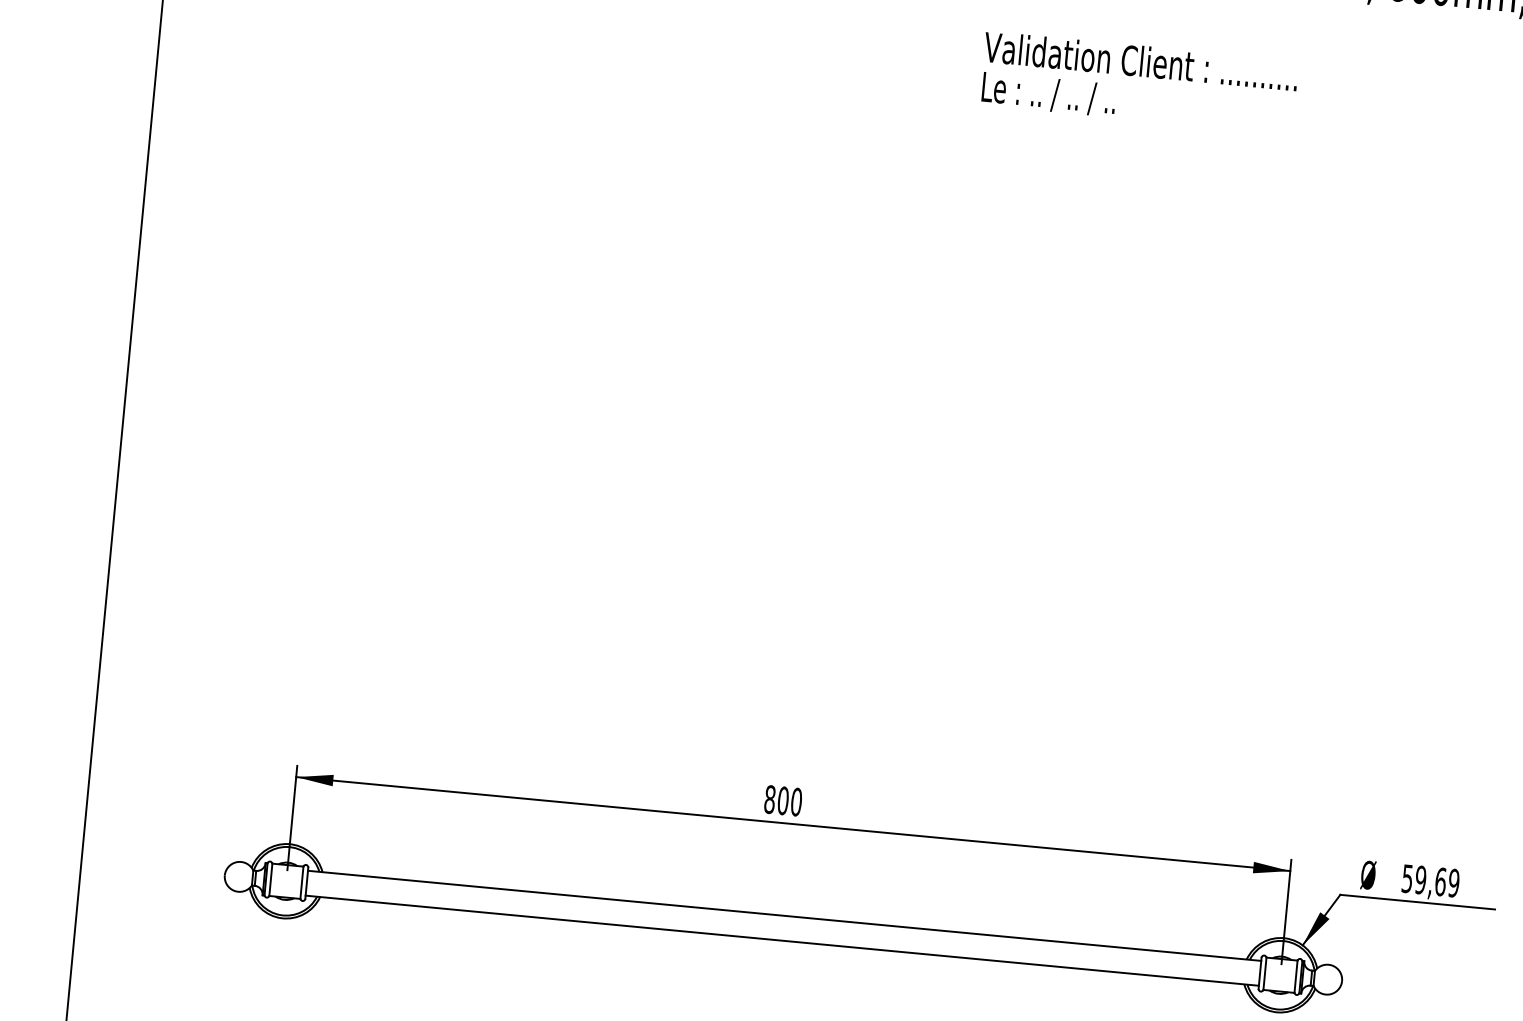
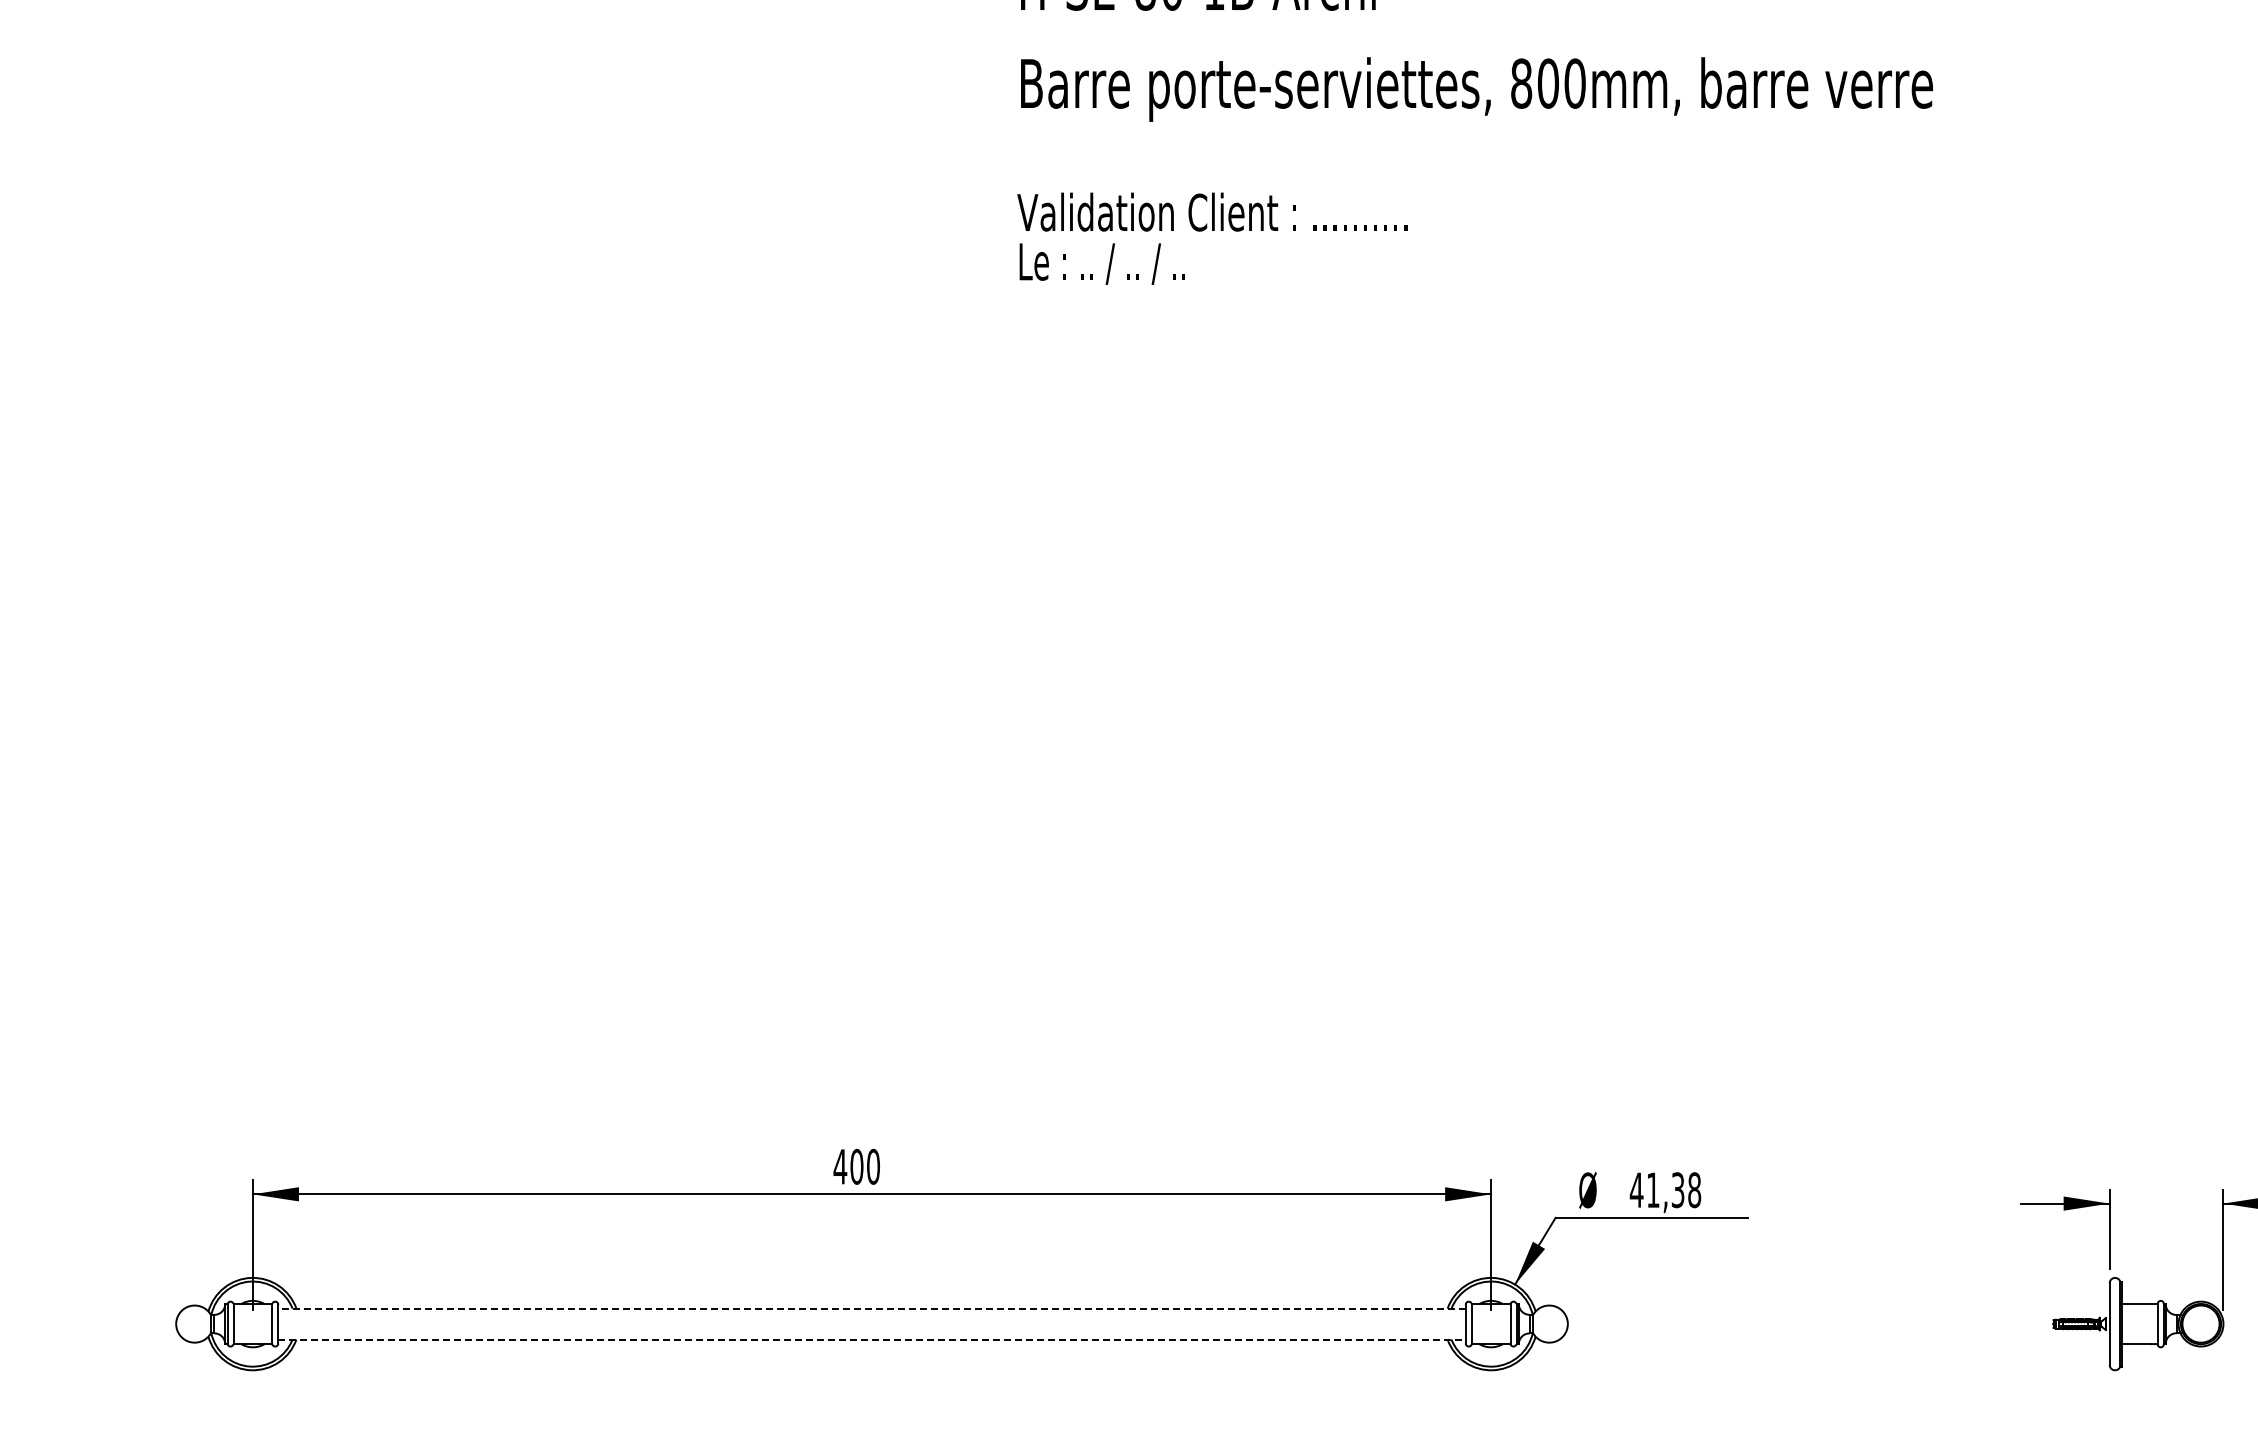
text: (770, 799) -> (840, 1166), 800 -> 400
text: (1430, 881) -> (1665, 1190), 59,69 -> 41,38
line: (785, 915) -> (872, 1308), solid -> dashed
line: (782, 940) -> (872, 1339), solid -> dashed

